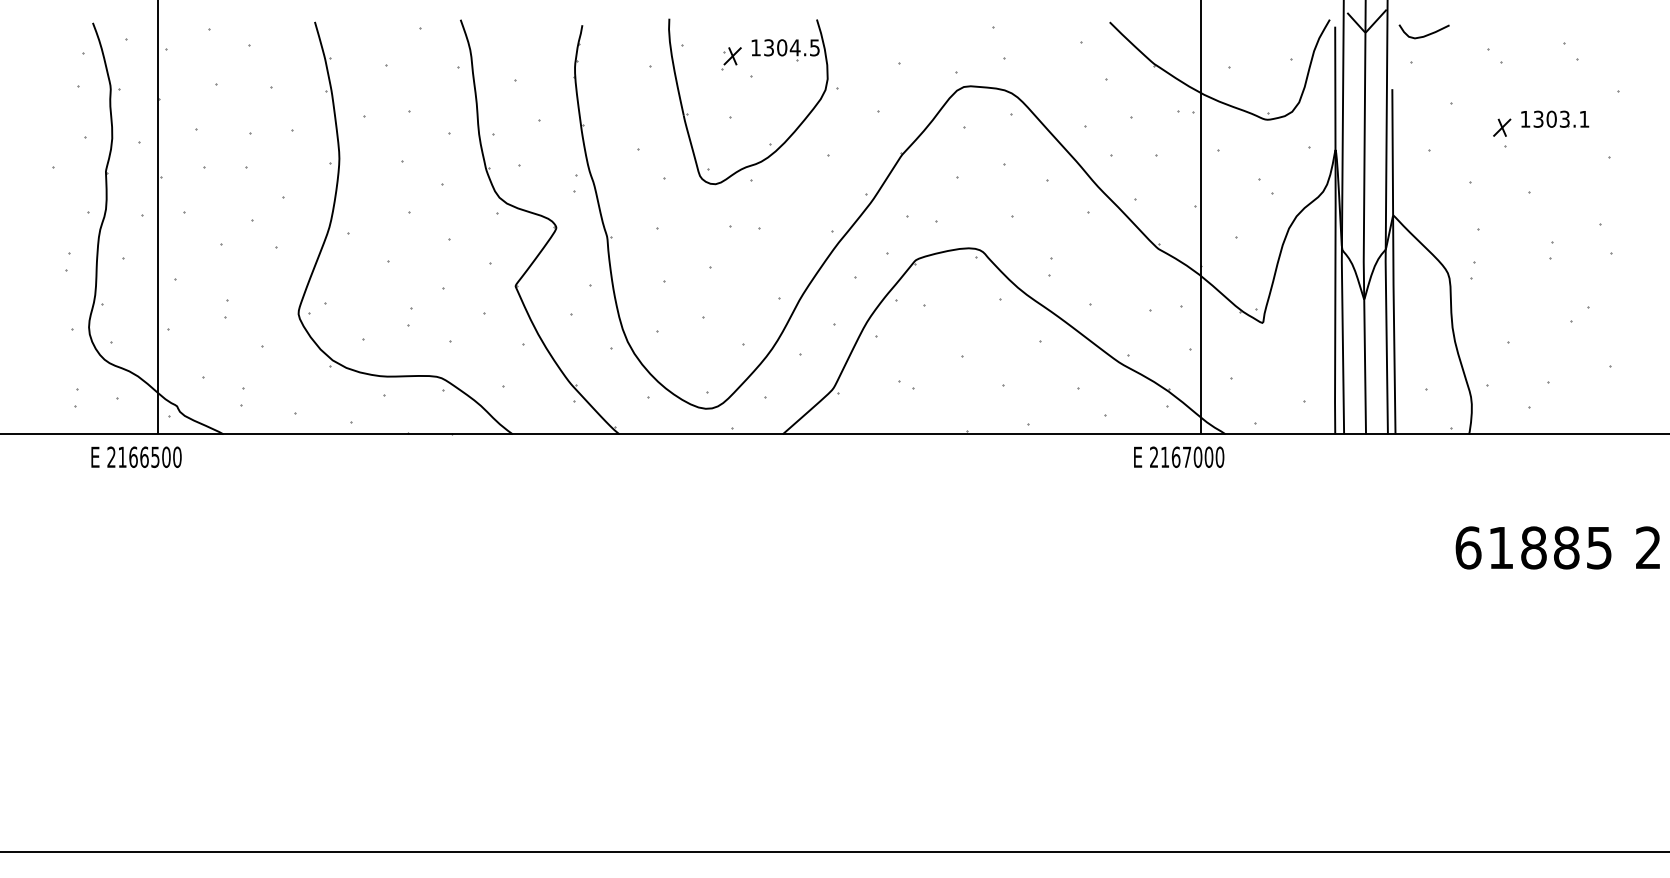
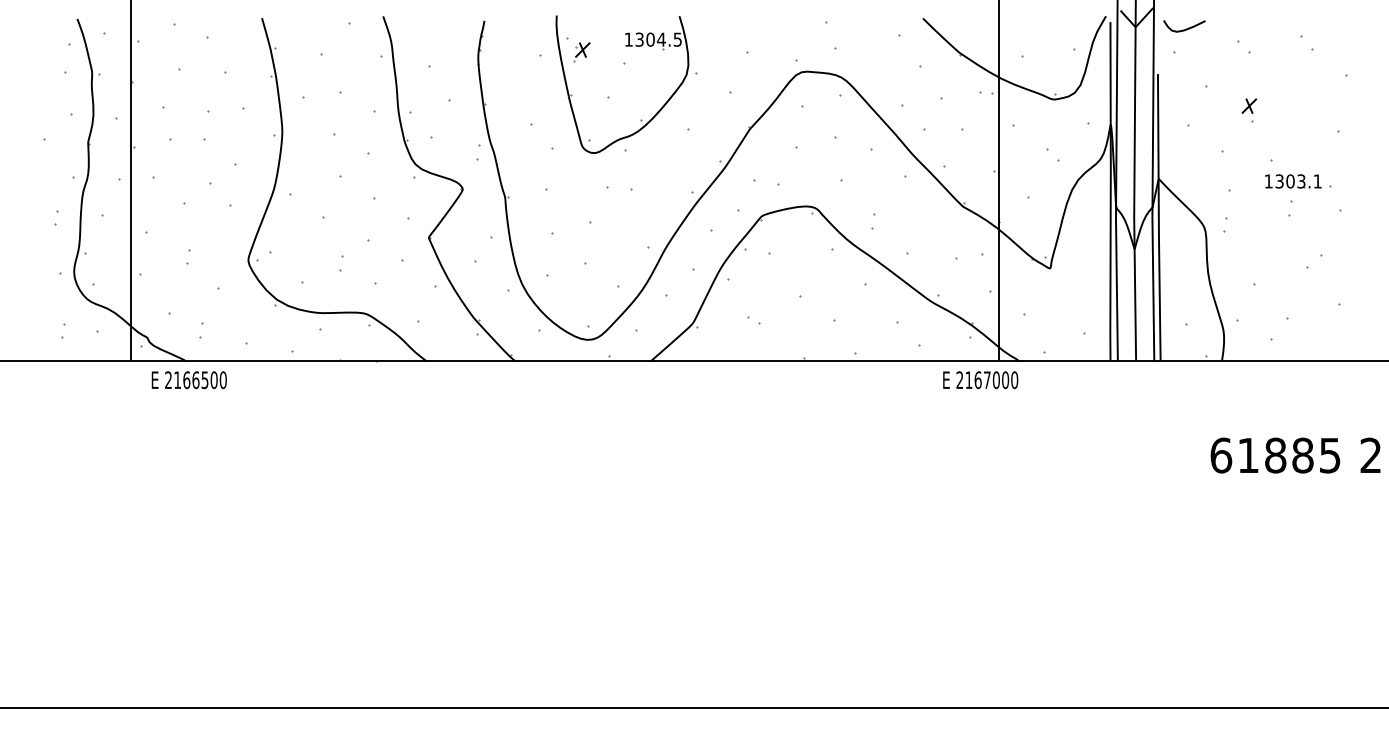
part: (731, 58) -> (581, 51), moved
part: (1555, 118) -> (1293, 180), moved
text: (136, 456) -> (189, 379), moved

